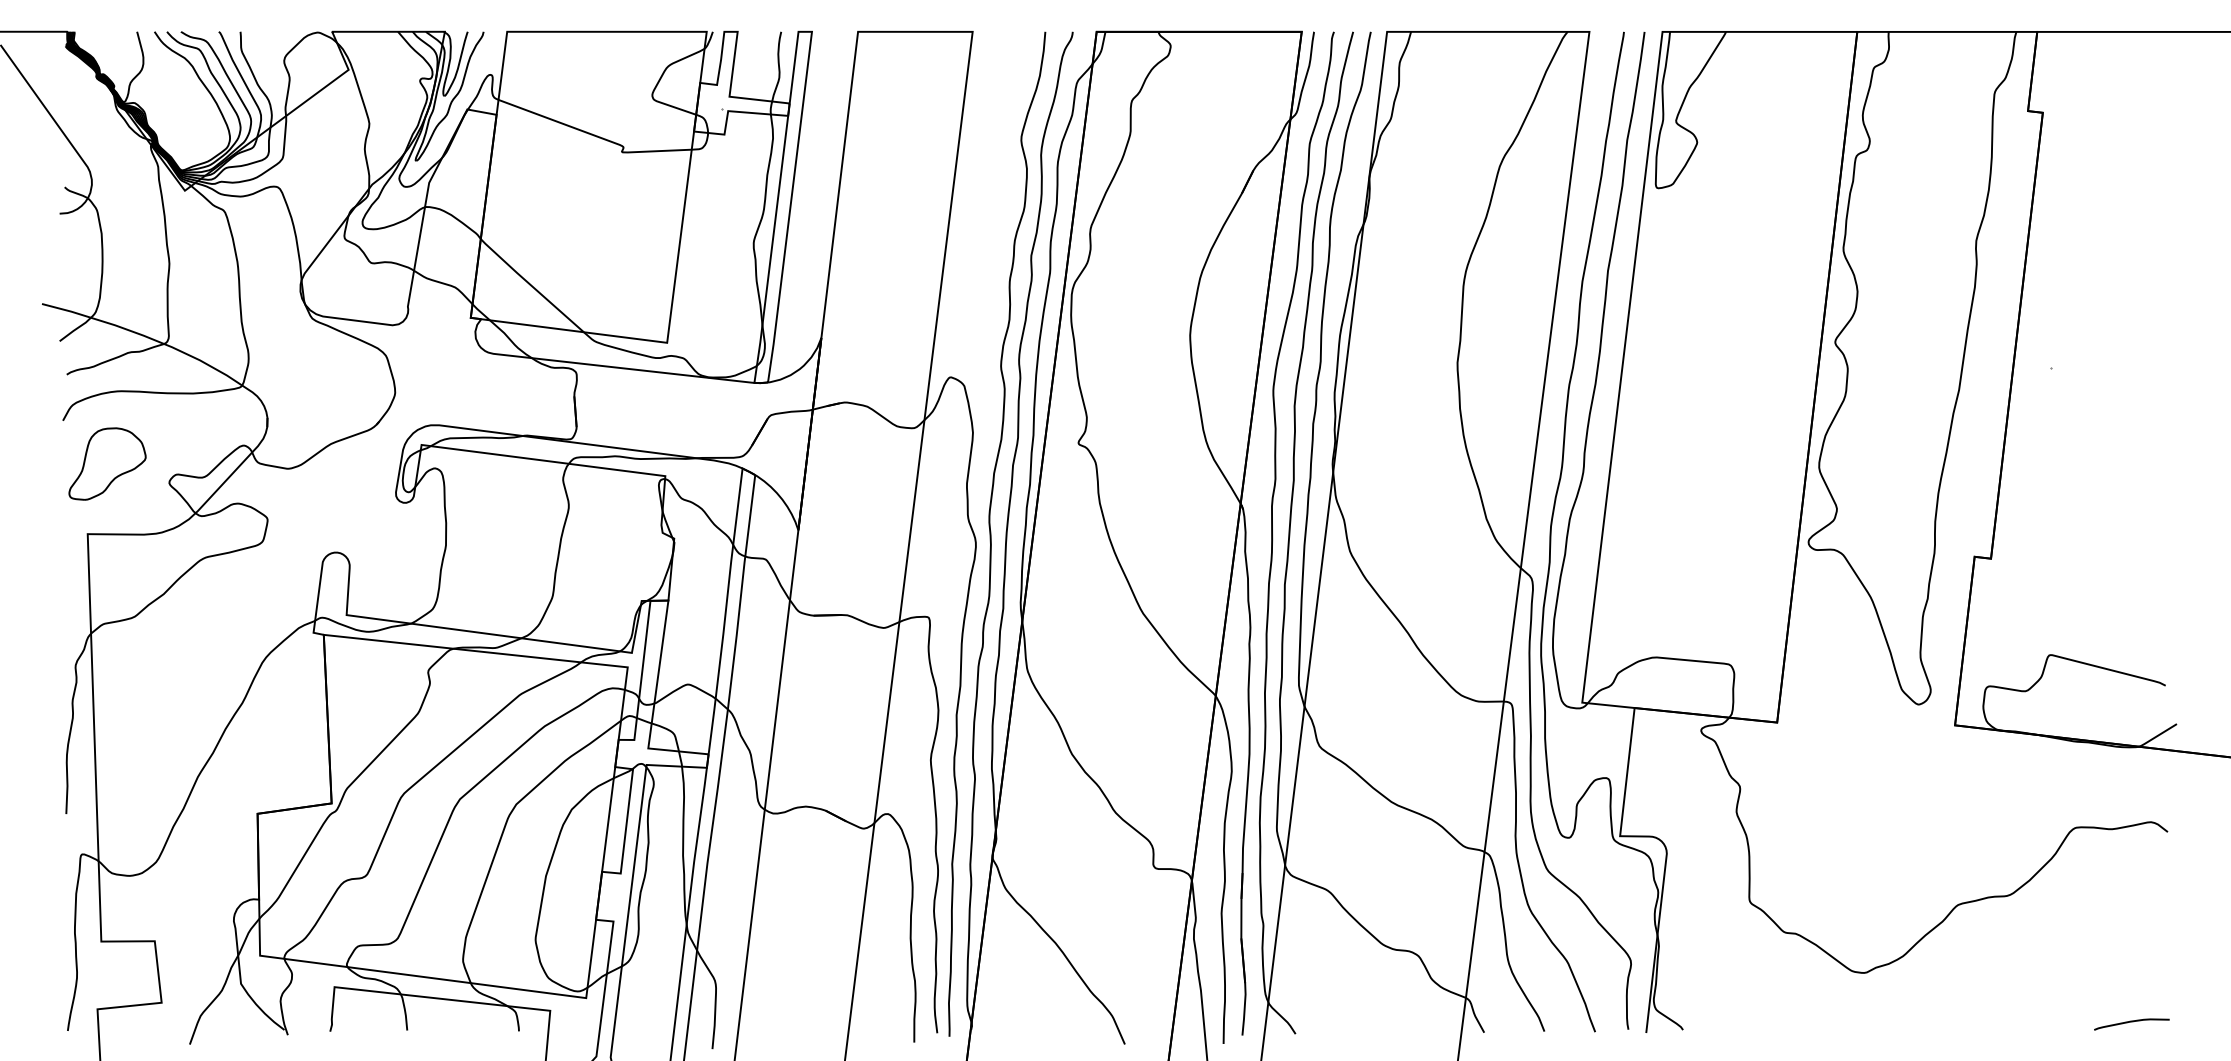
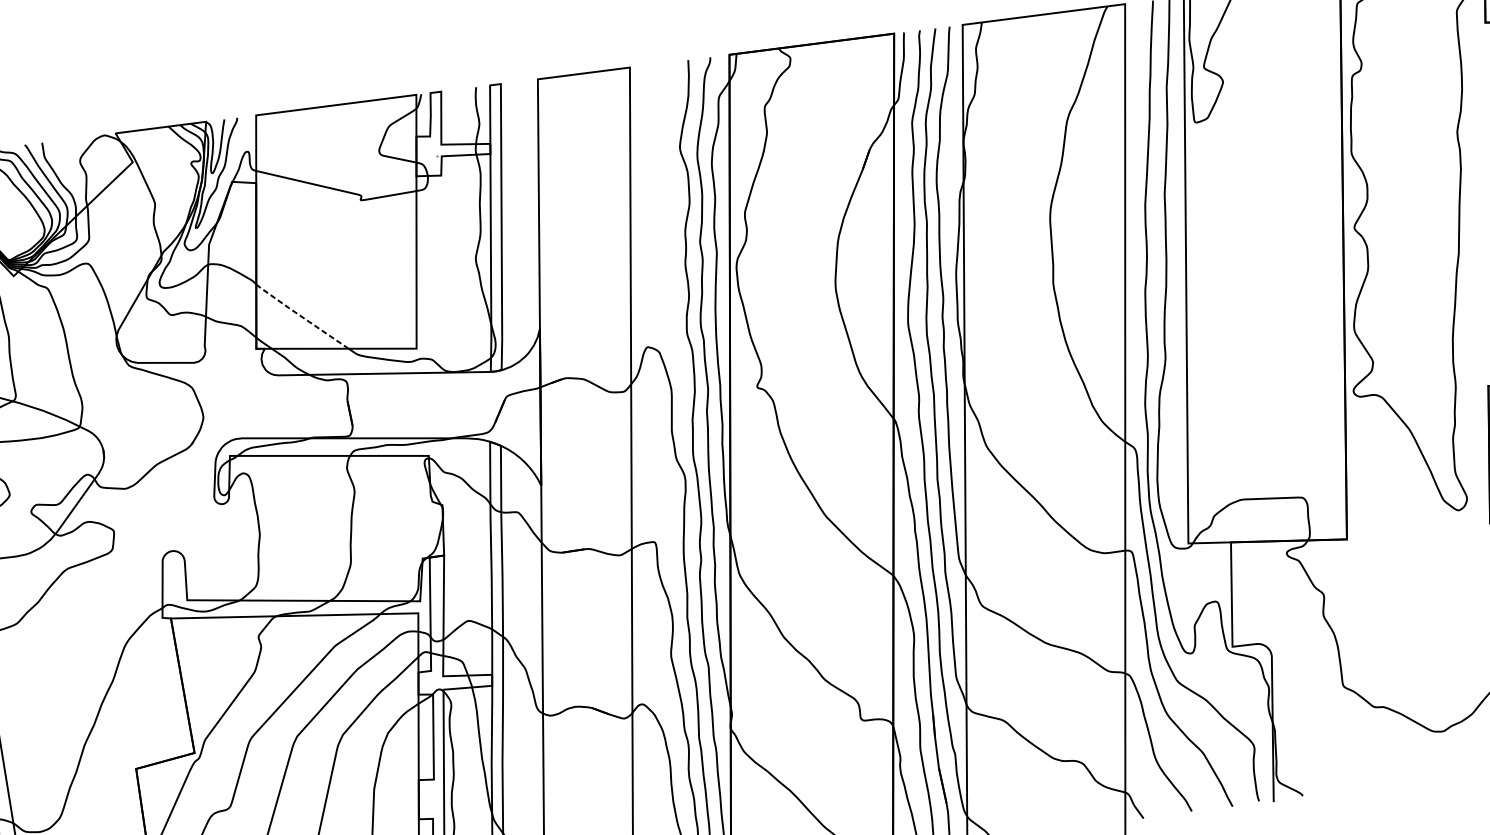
line: (530, 284) -> (300, 315), solid -> dashed

